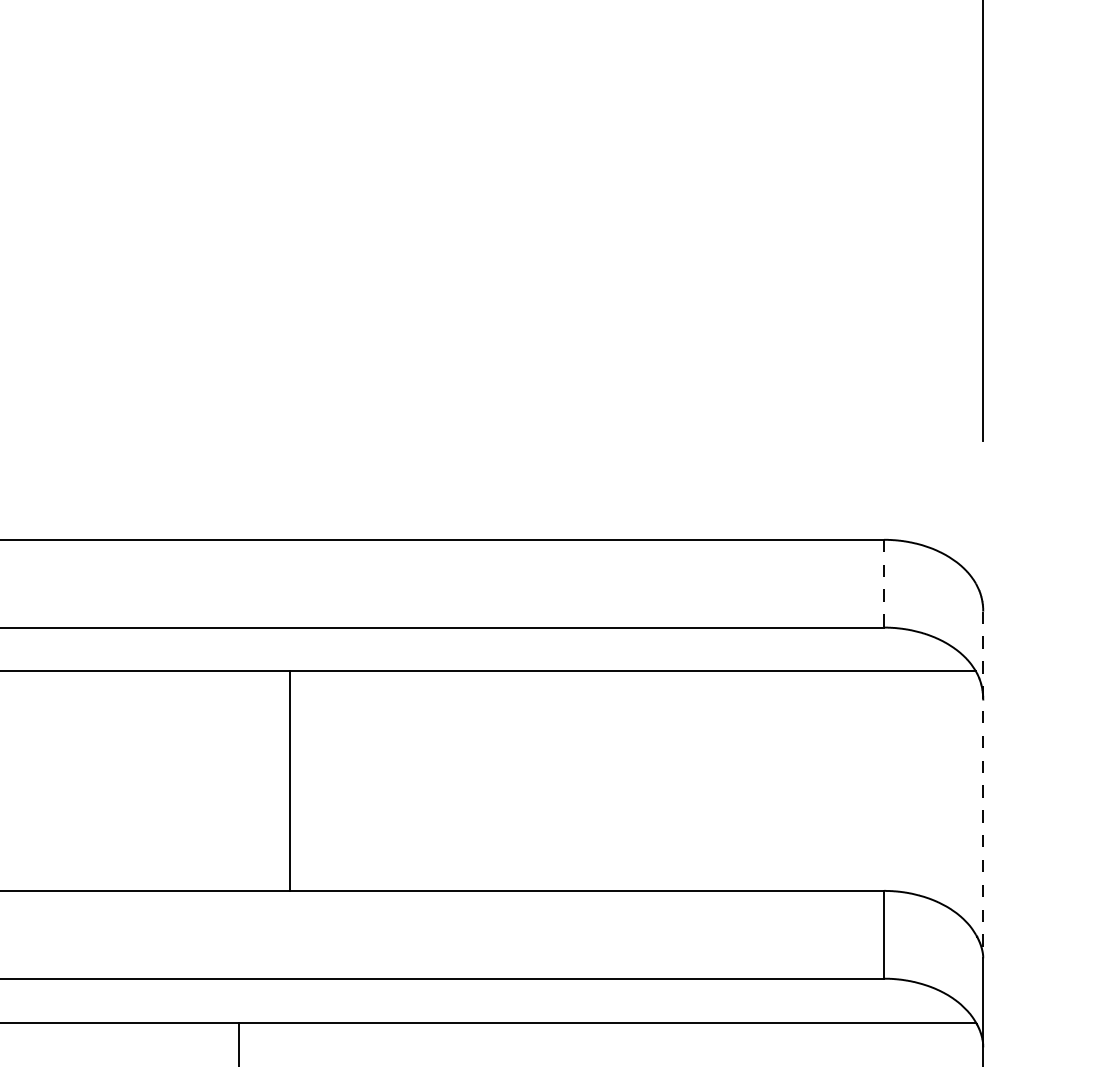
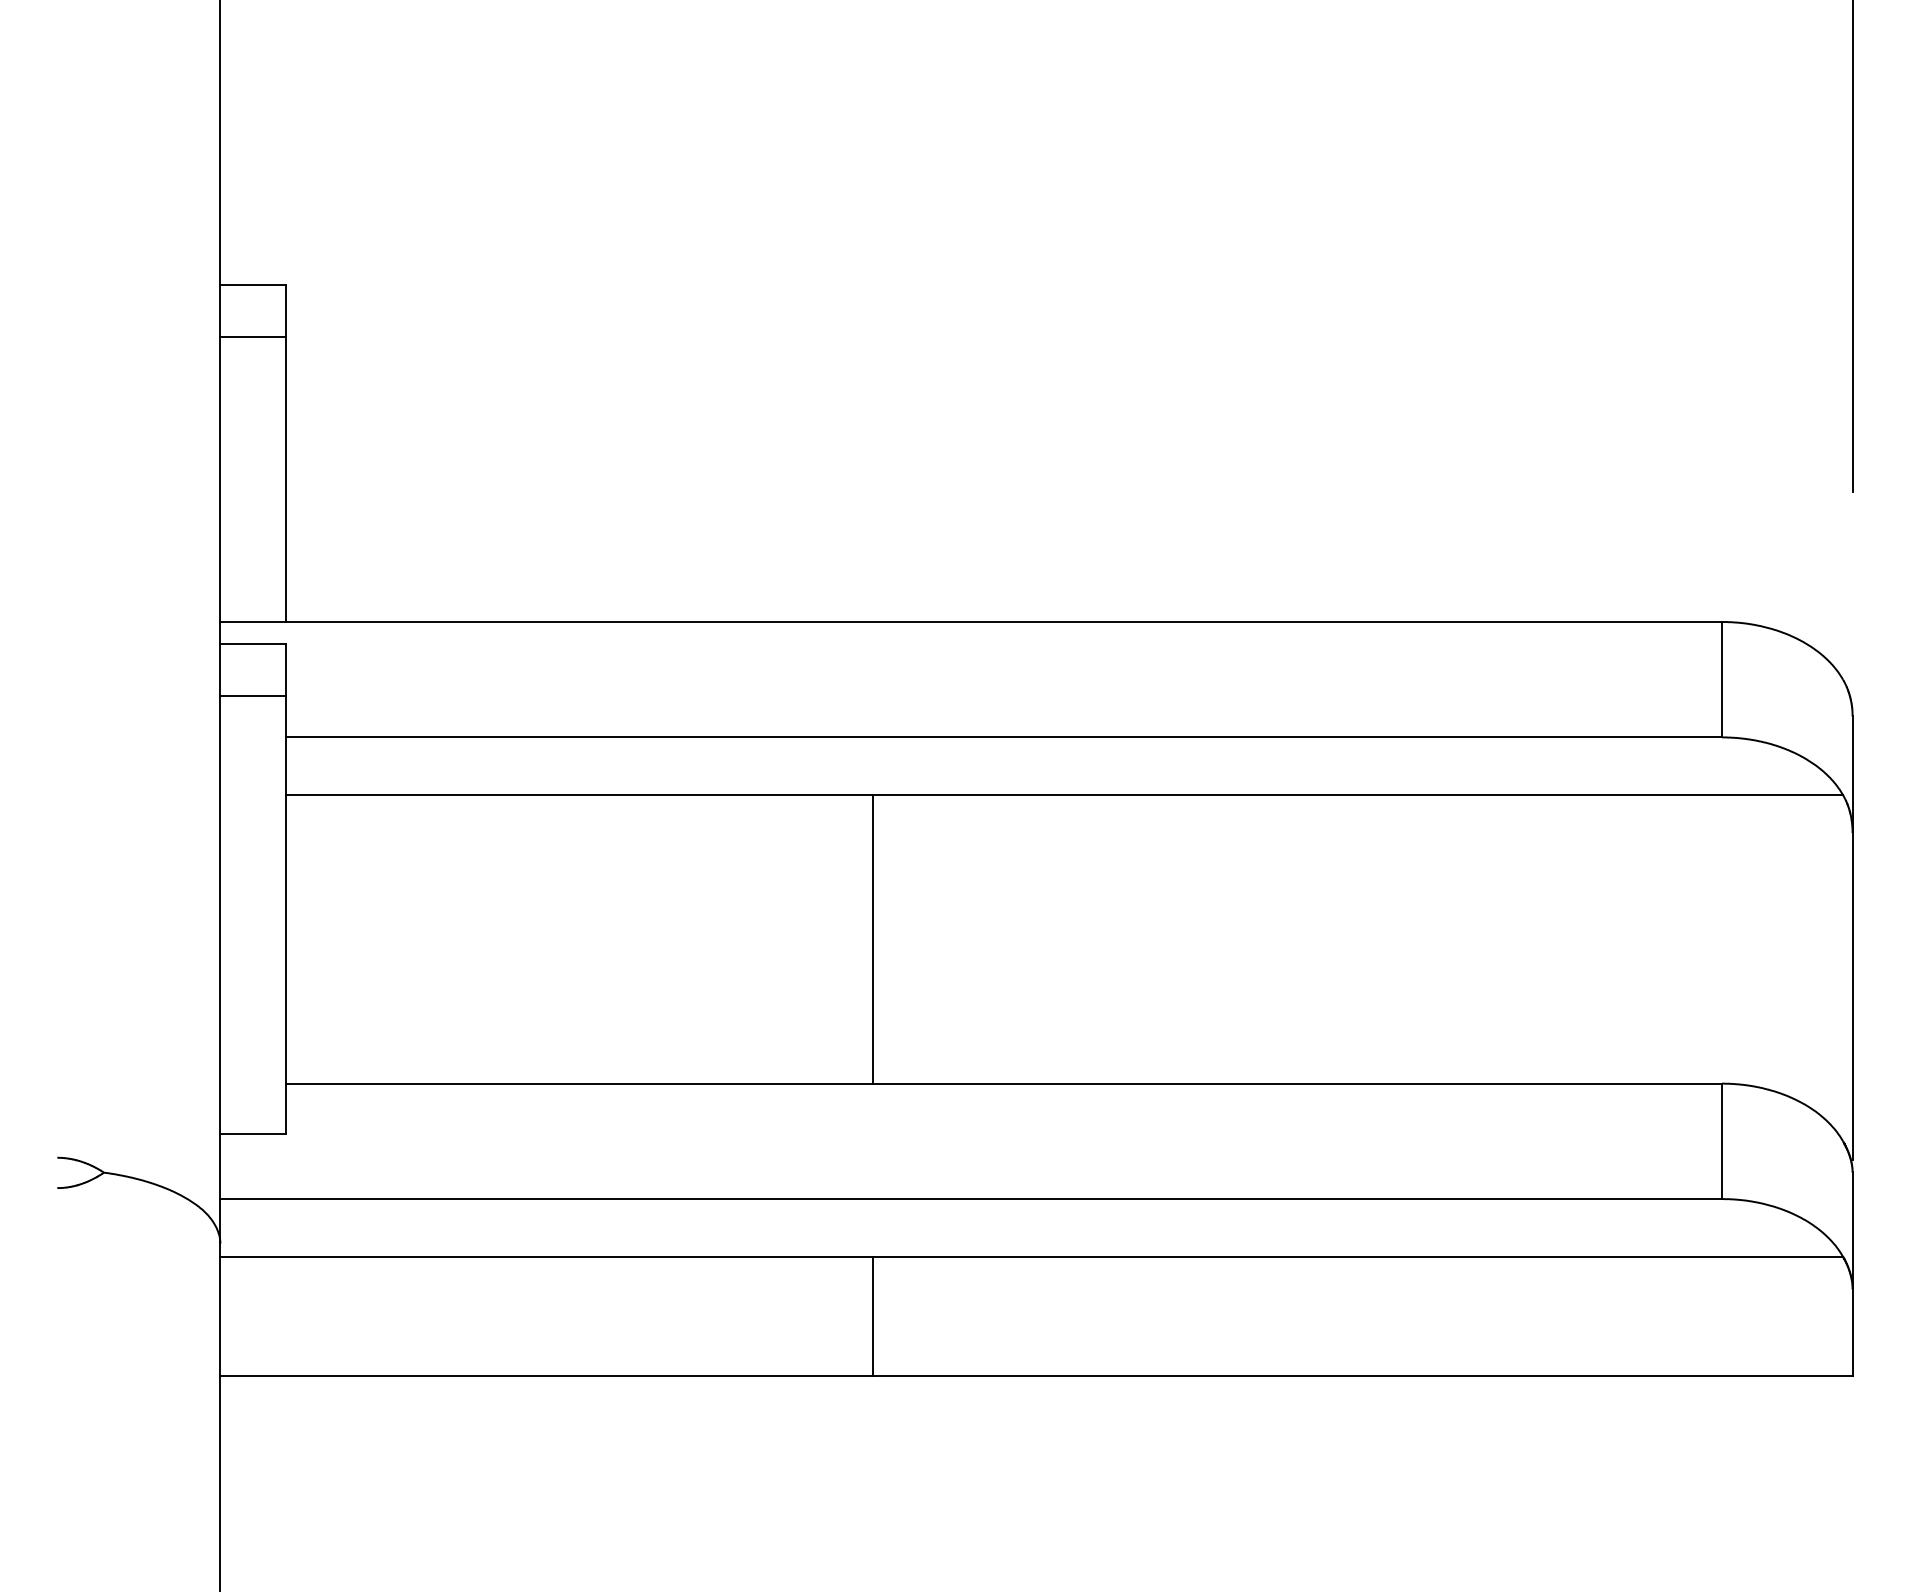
line: (884, 583) -> (1722, 679), dashed -> solid
line: (983, 780) -> (1852, 938), dashed -> solid
line: (290, 781) -> (873, 939), moved

